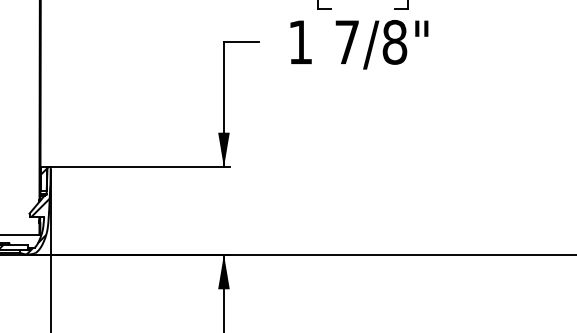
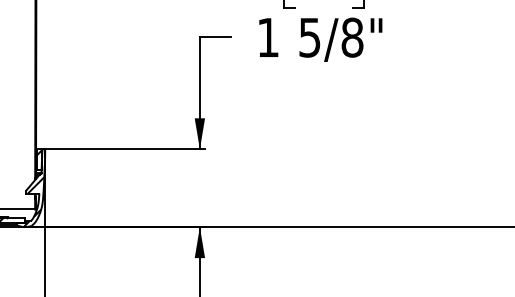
text: (346, 42) -> (309, 37), 7/8" -> 5/8"

